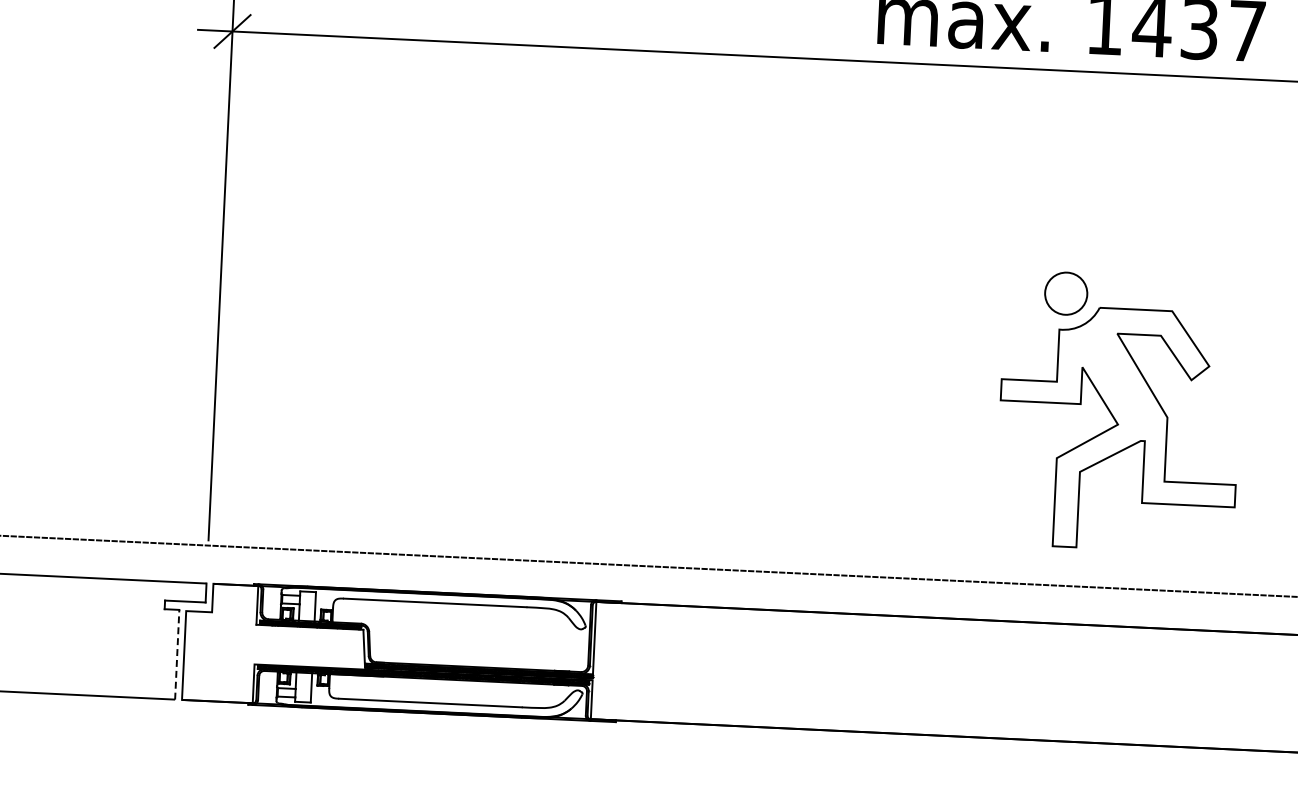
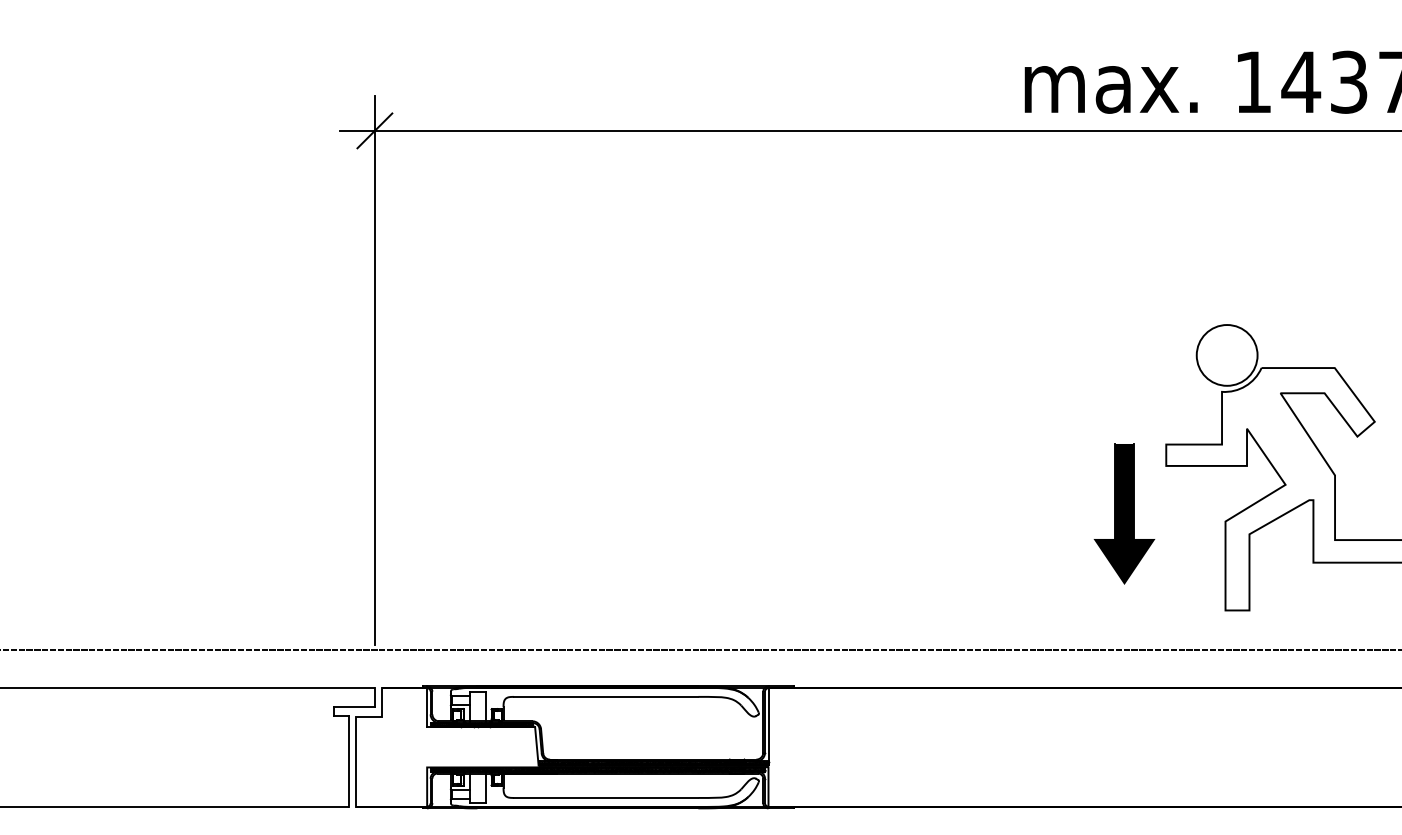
circle: (1065, 293) -> (1226, 355), size x1.43
part: (957, 445) -> (1124, 513), added
line: (176, 653) -> (348, 760), dashed -> solid

